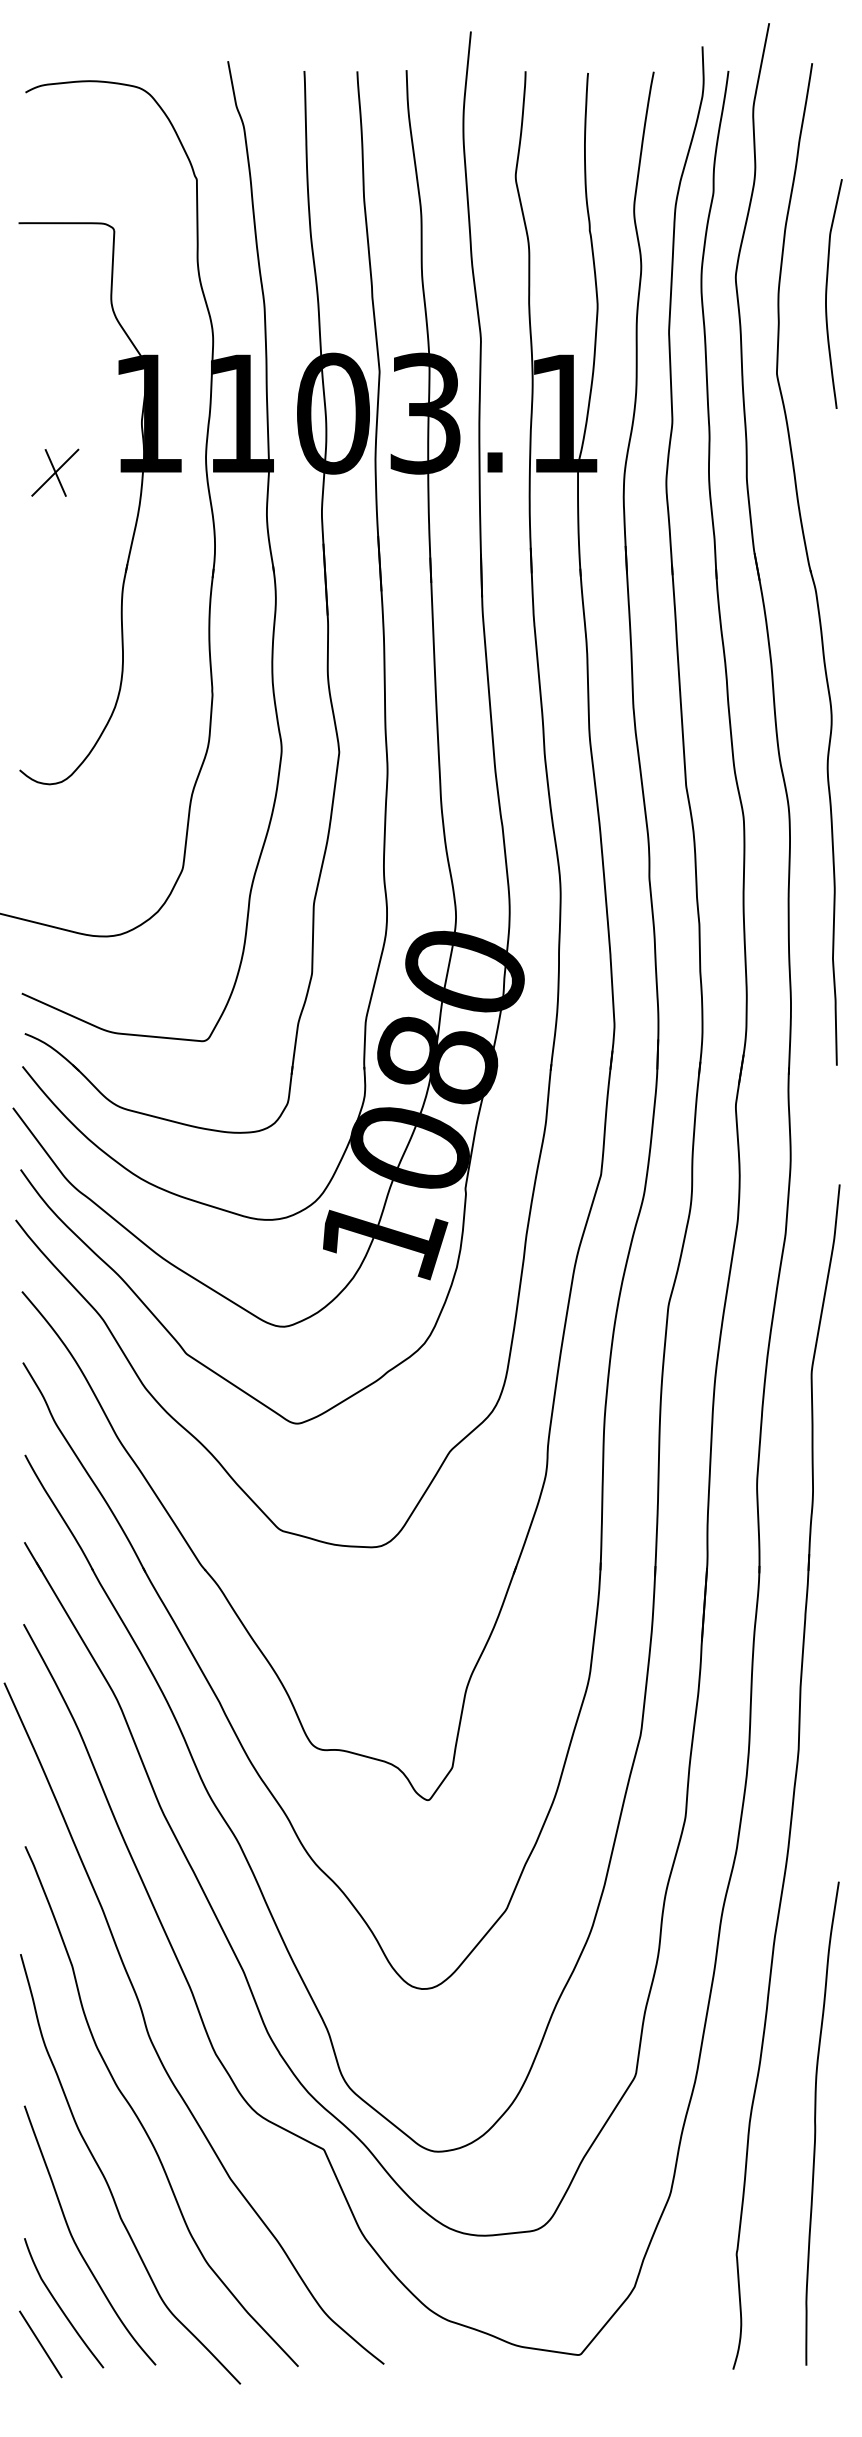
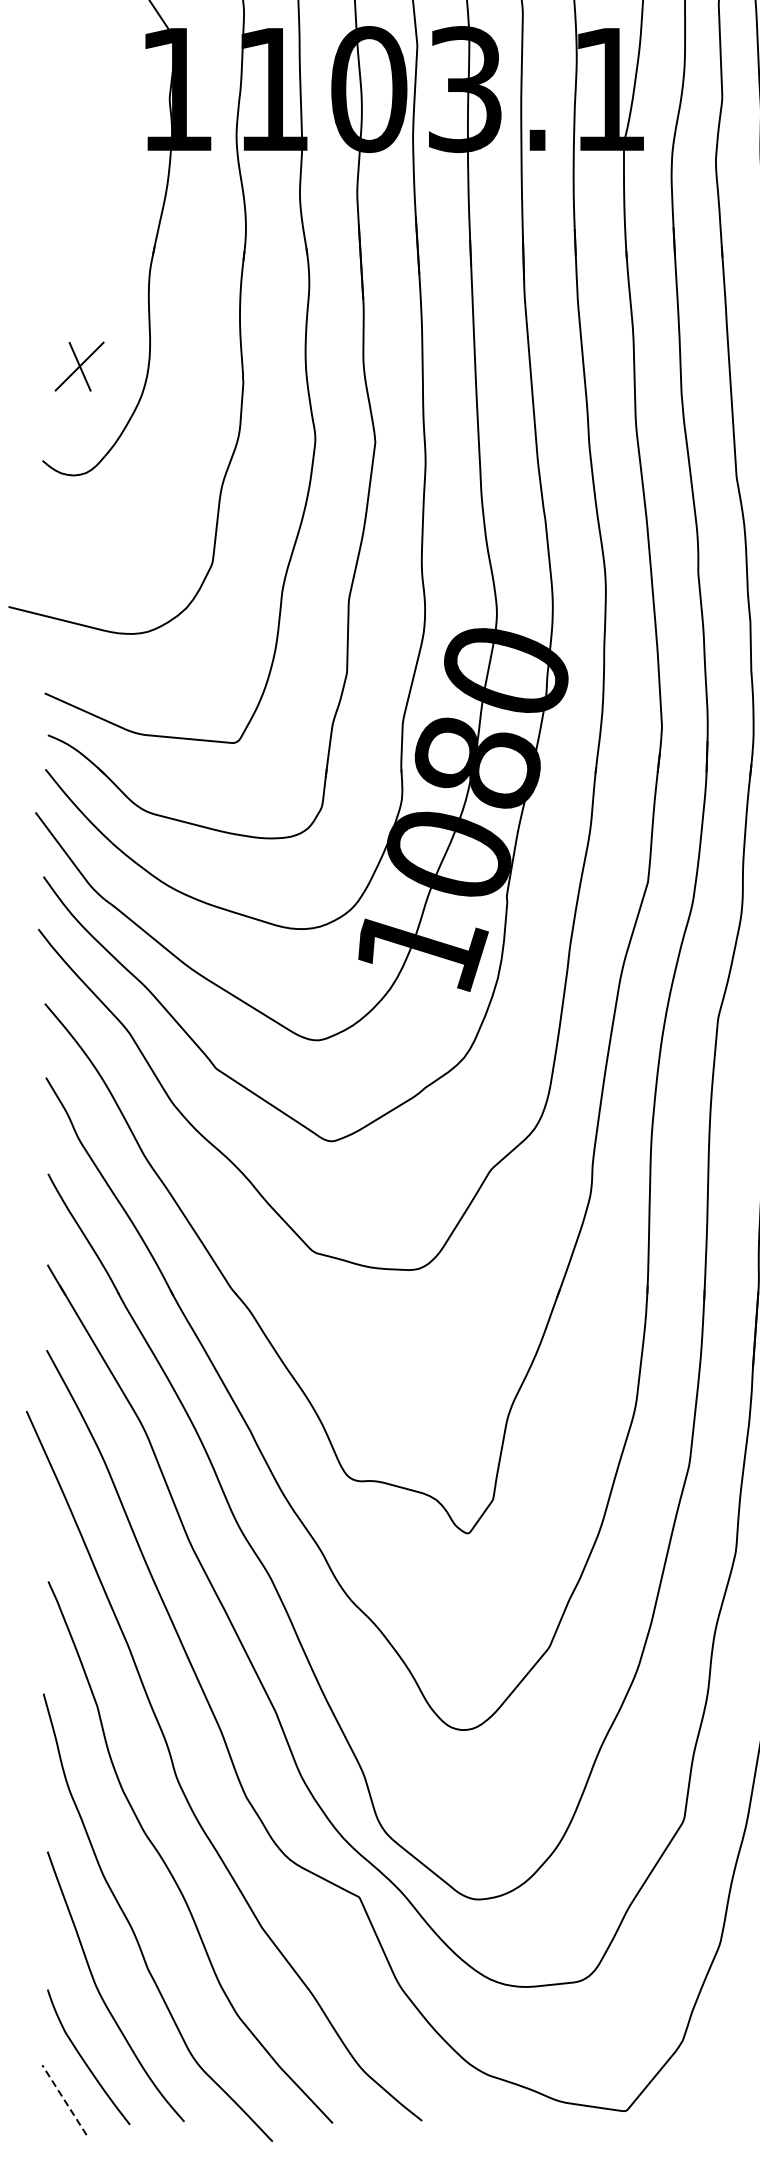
part: (55, 472) -> (79, 366), moved
line: (40, 2344) -> (64, 2100), solid -> dashed

